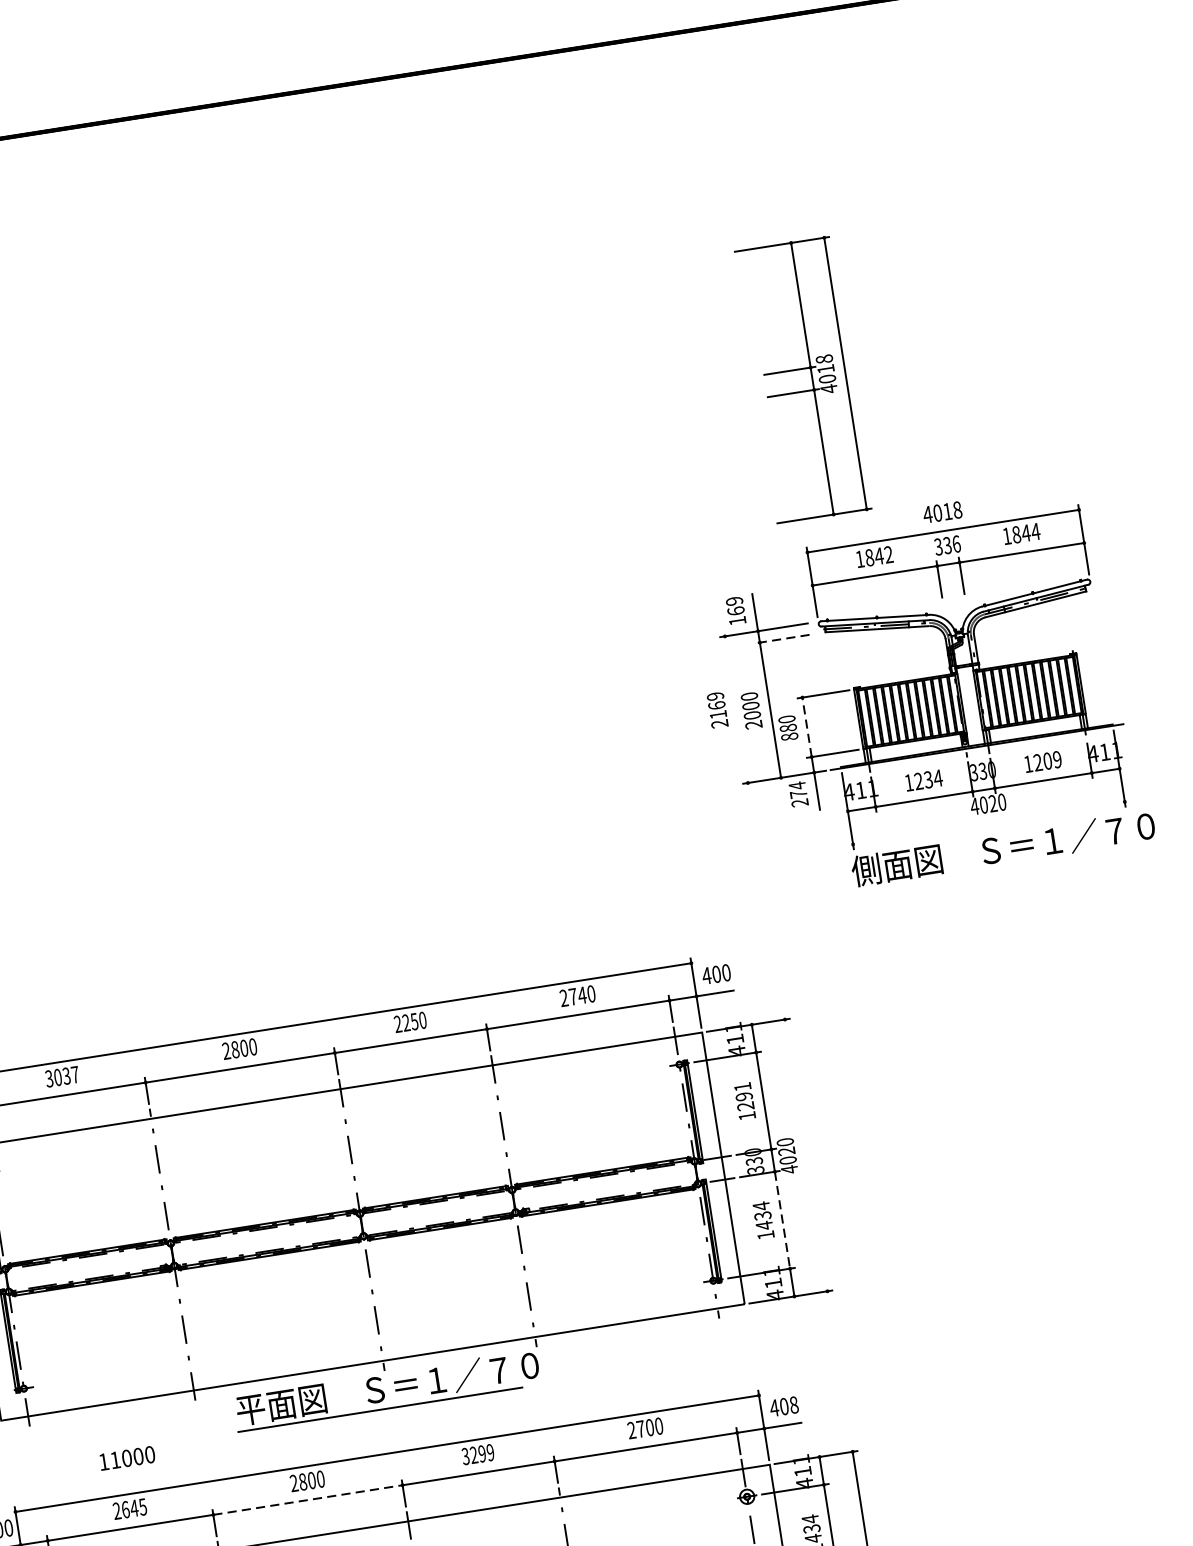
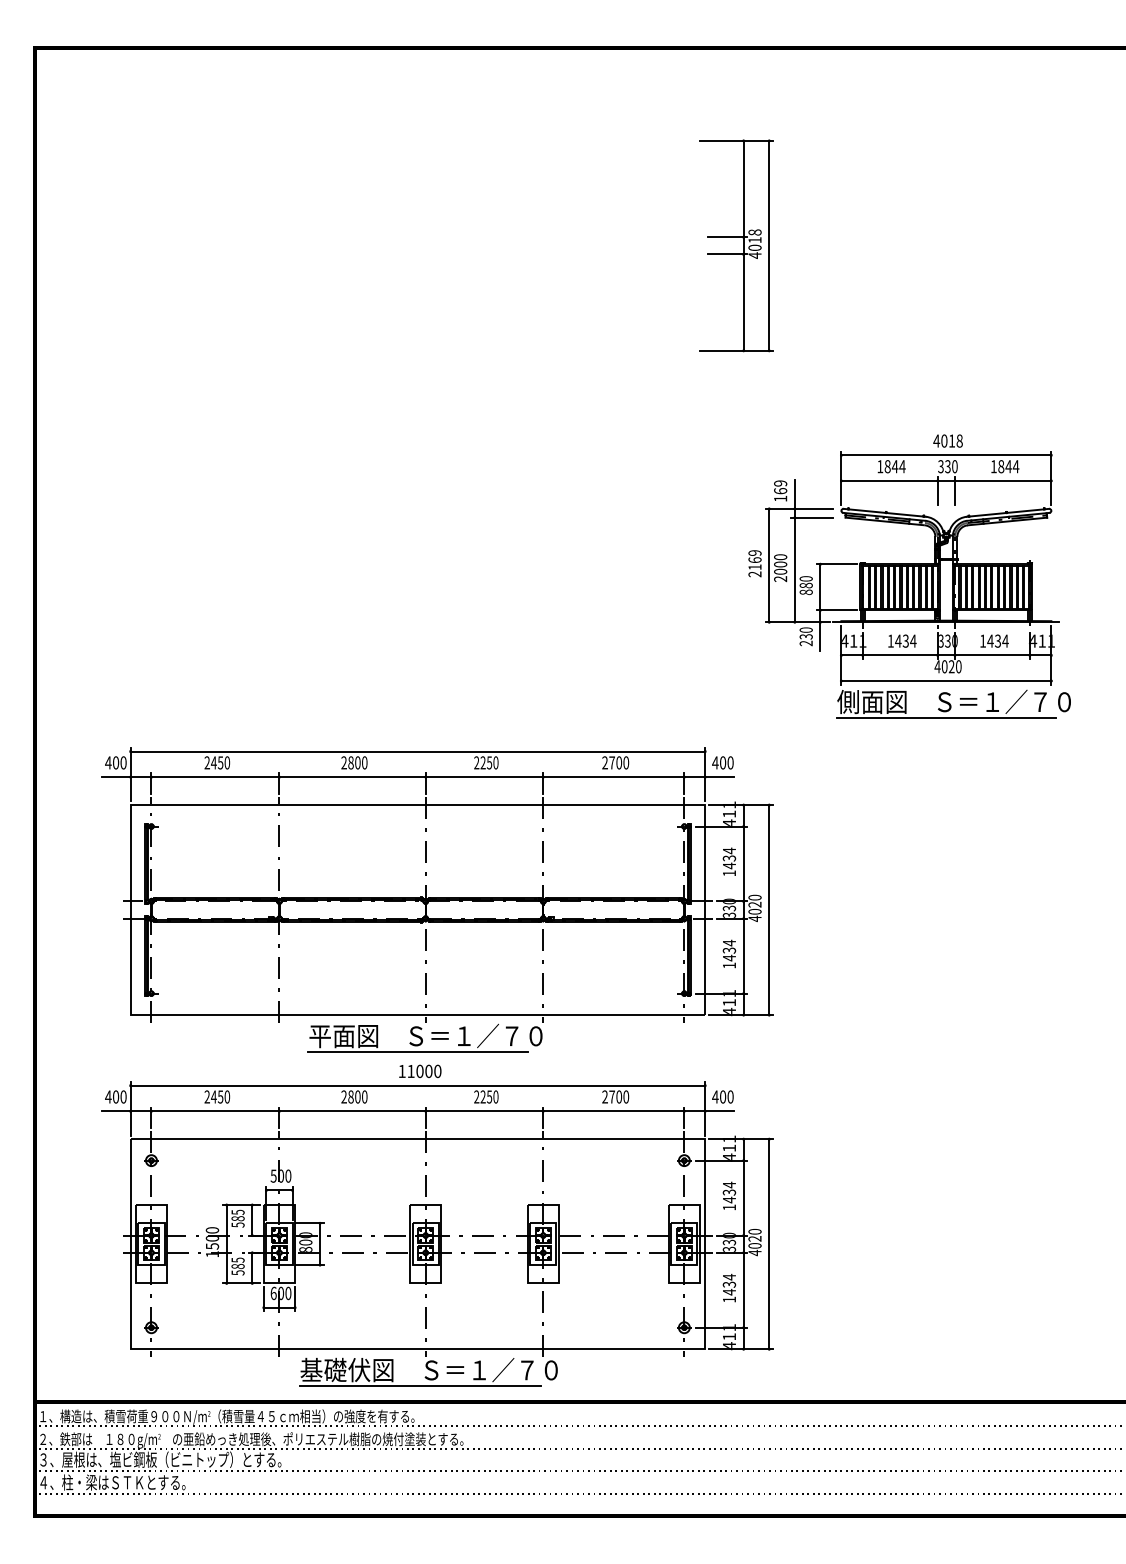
part: (812, 378) -> (743, 245), moved
text: (956, 544) -> (954, 466), 336 -> 330
text: (888, 554) -> (902, 466), 1842 -> 1844
line: (781, 638) -> (811, 517), dashed -> solid
line: (736, 709) -> (769, 565), added
line: (807, 727) -> (820, 587), dashed -> solid
text: (1046, 760) -> (997, 640), 1209 -> 1434
text: (918, 780) -> (898, 640), 1234 -> 1434
text: (797, 790) -> (805, 633), 274 -> 230
line: (989, 823) -> (946, 681), added
line: (996, 870) -> (946, 717), added
text: (582, 994) -> (619, 762), 2740 -> 2700
text: (62, 1076) -> (217, 762), 3037 -> 2450
text: (743, 1096) -> (728, 858), 1291 -> 1434
line: (806, 1155) -> (769, 910), added
line: (782, 1220) -> (743, 956), dashed -> solid
text: (794, 1405) -> (730, 1097), 408 -> 400
text: (478, 1453) -> (486, 1096), 3299 -> 2250
text: (127, 1457) -> (420, 1070), moved
line: (309, 1500) -> (353, 1111), dashed -> solid
text: (134, 1507) -> (220, 1096), 2645 -> 2450

